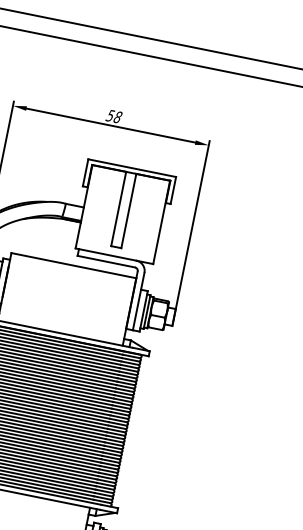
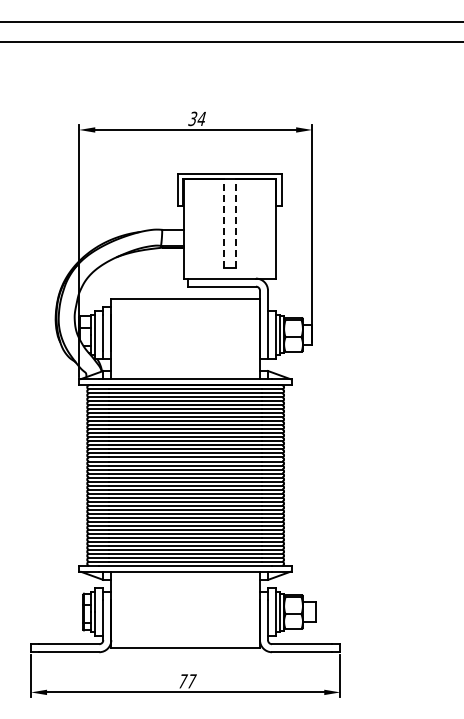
text: (115, 116) -> (198, 118), 58 -> 34
line: (118, 208) -> (223, 223), solid -> dashed
line: (128, 210) -> (235, 223), solid -> dashed

